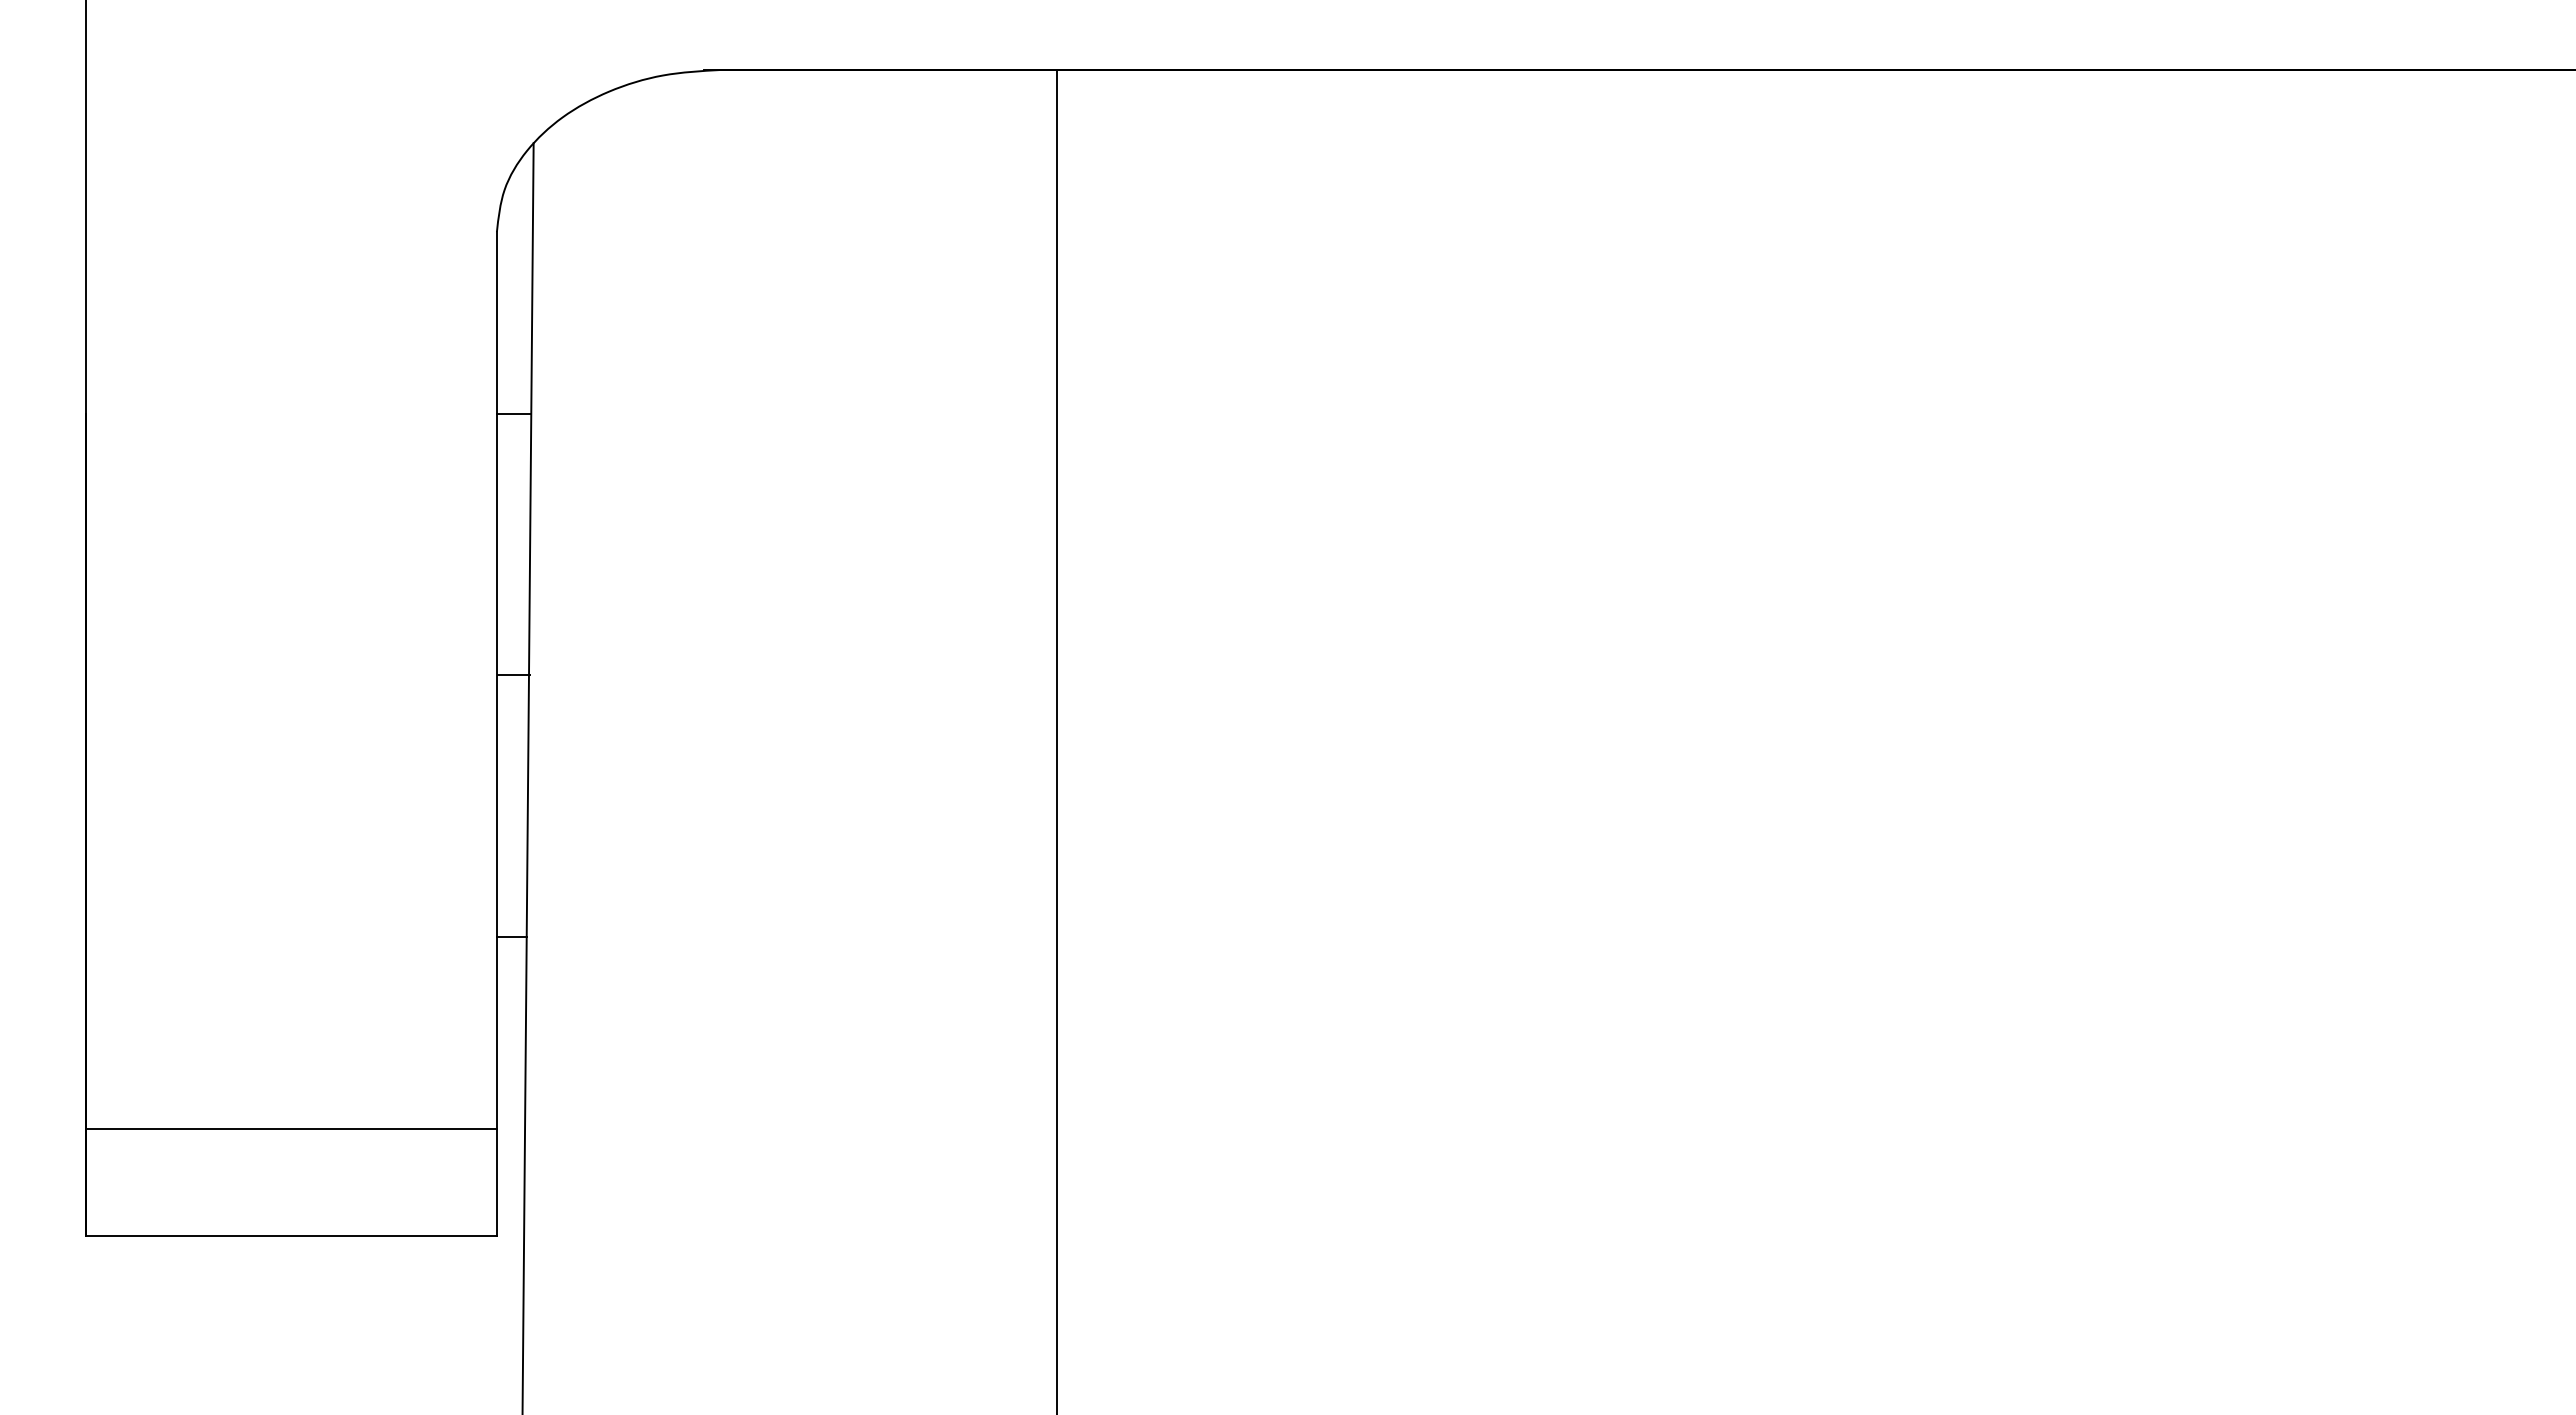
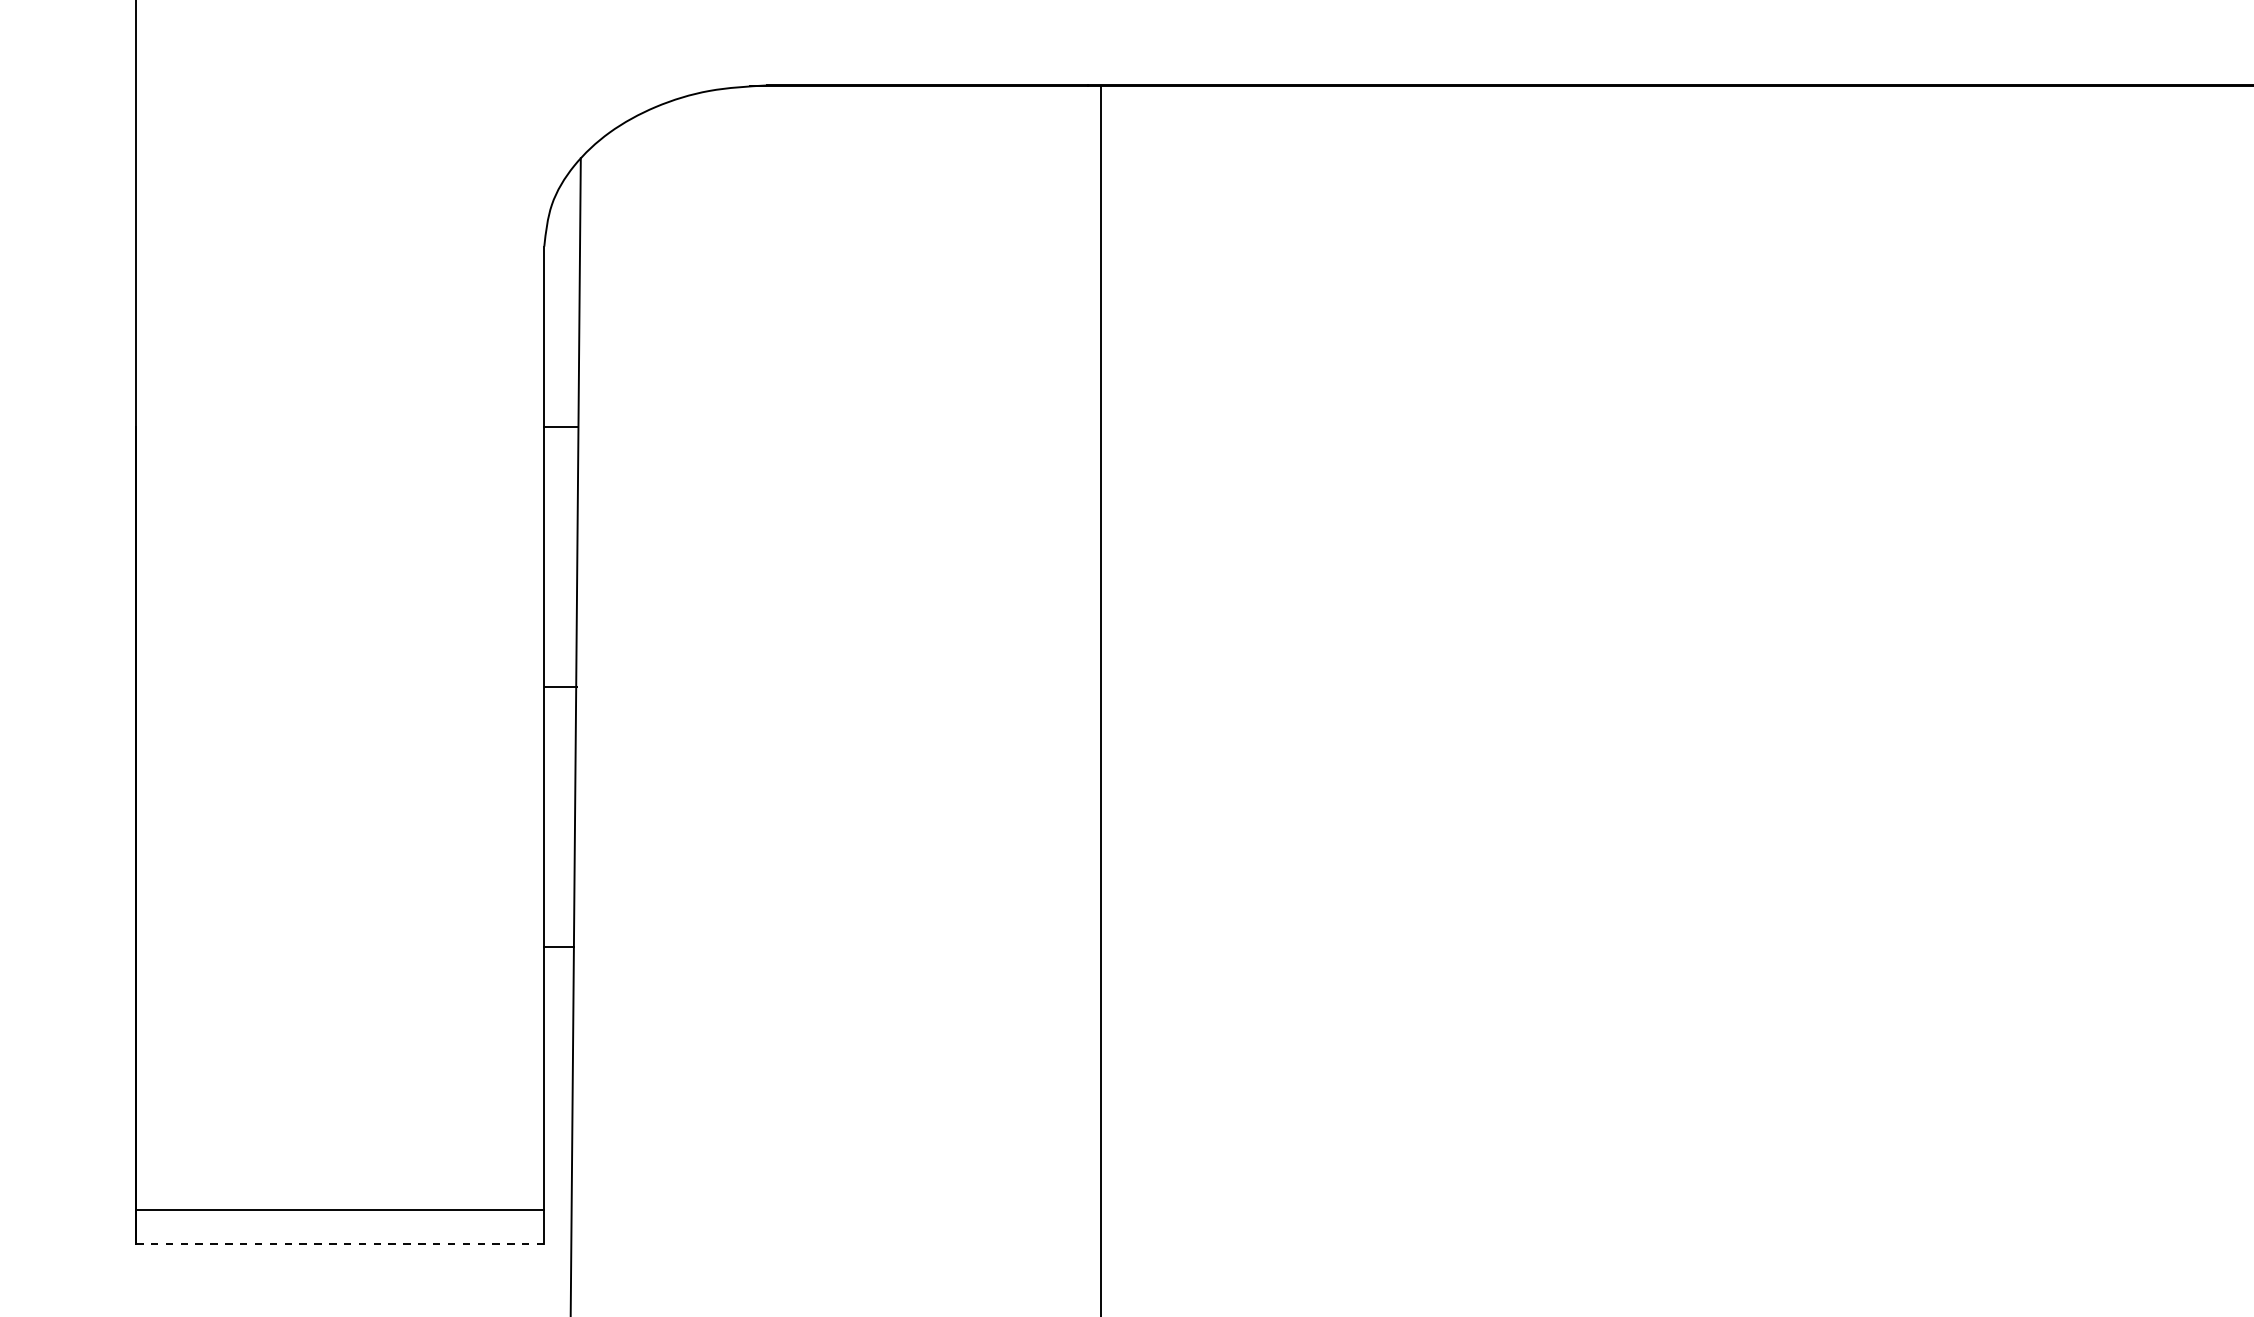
line: (291, 1129) -> (340, 1209), moved
line: (292, 1235) -> (341, 1243), solid -> dashed

